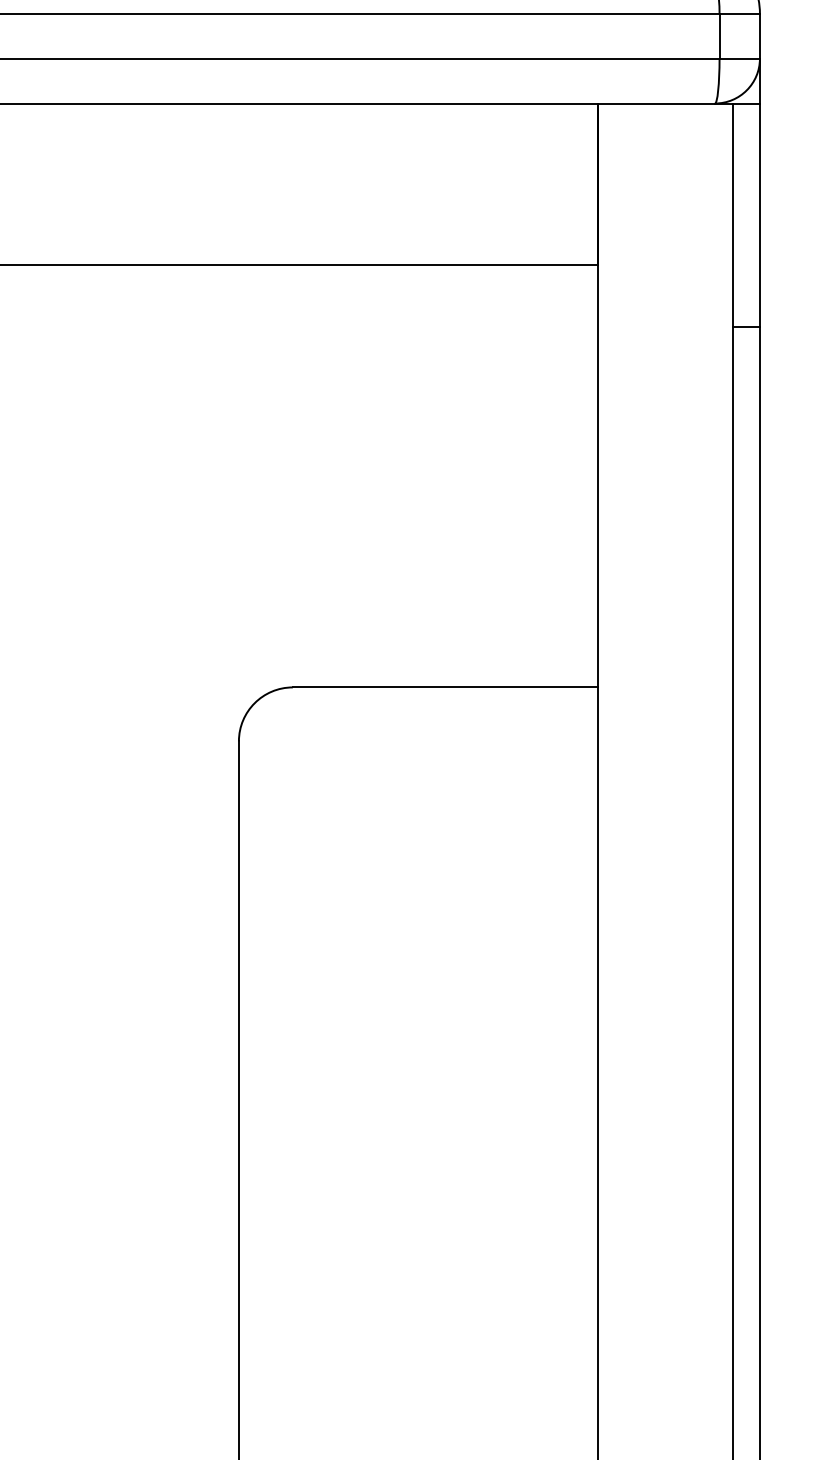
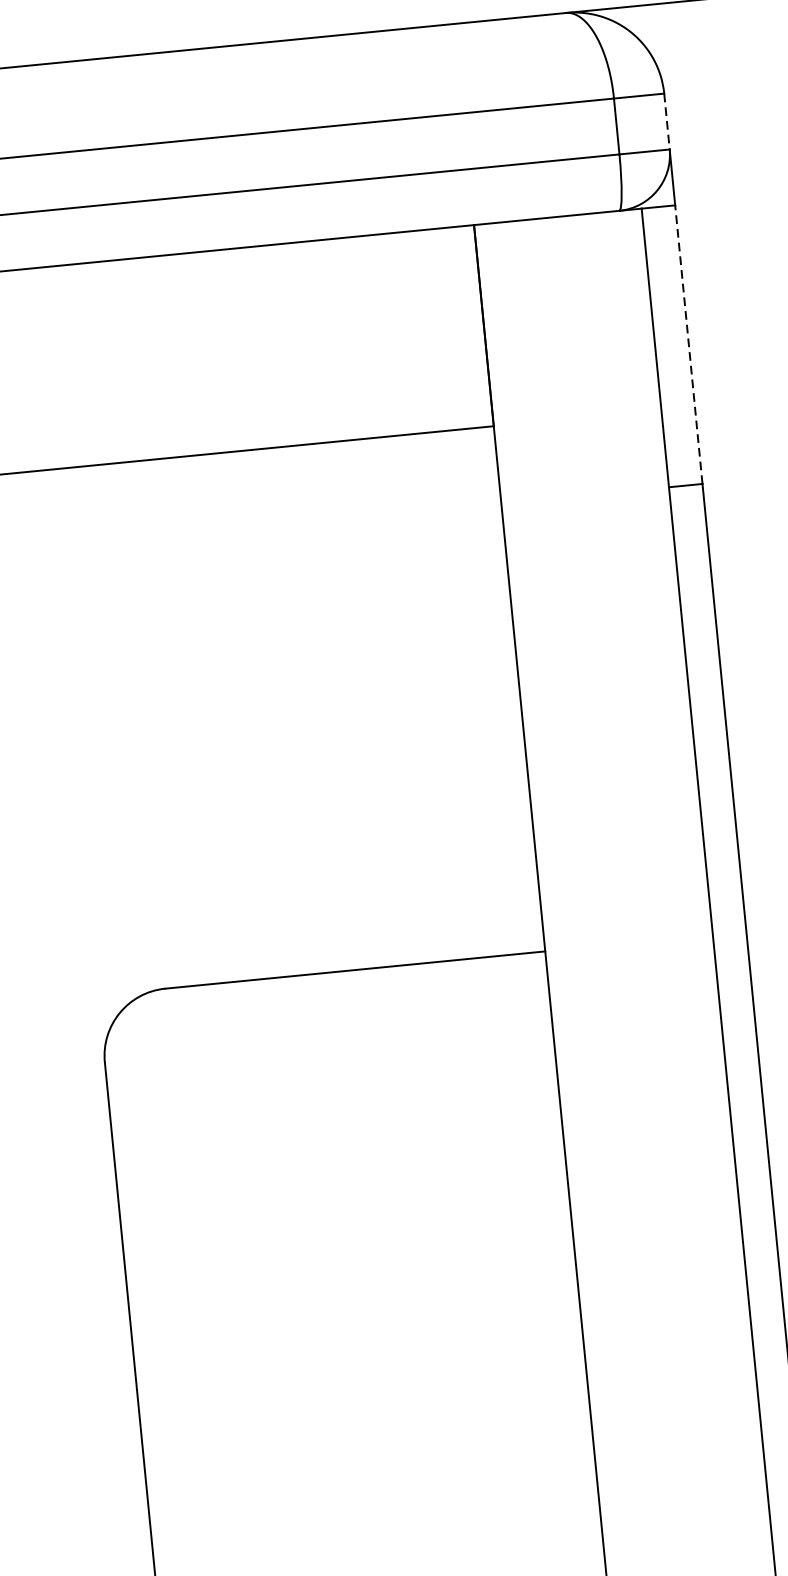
line: (759, 36) -> (666, 122), solid -> dashed
line: (759, 215) -> (688, 344), solid -> dashed

